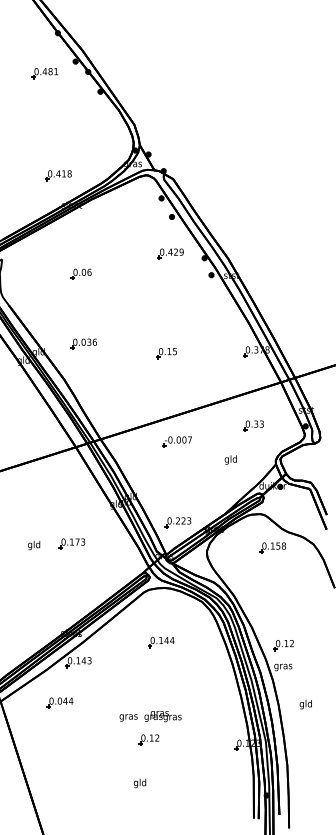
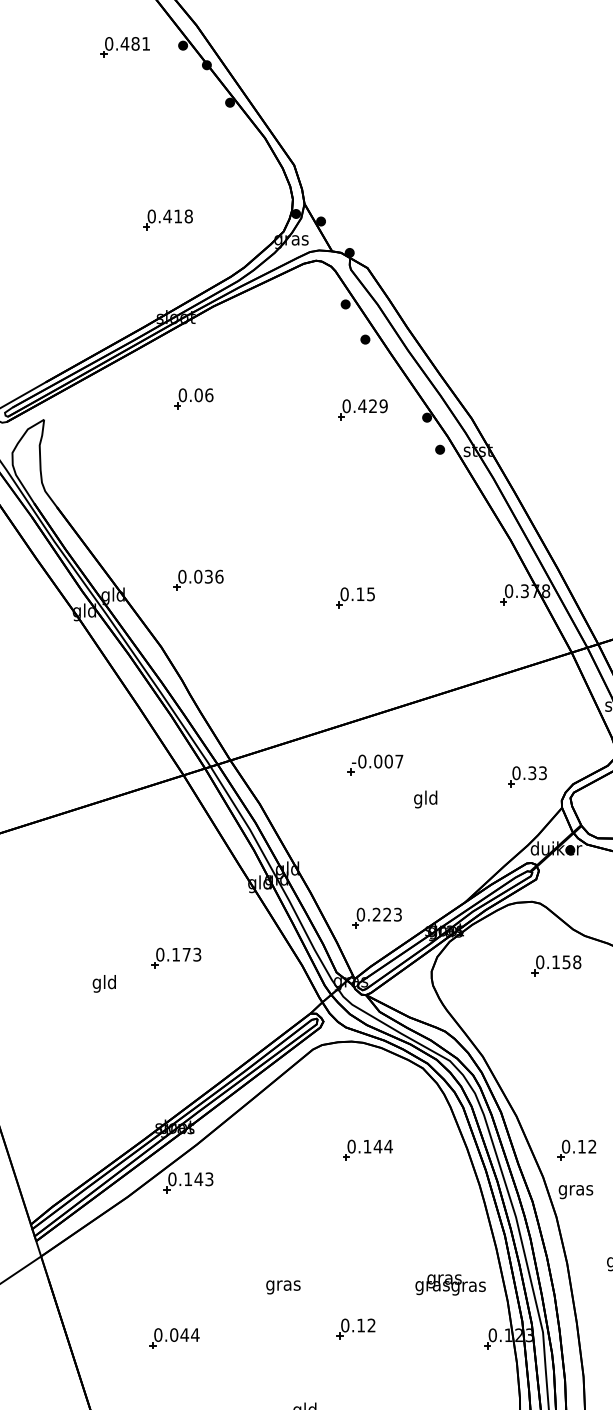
part: (44, 73) -> (124, 47), moved
part: (58, 175) -> (167, 219), moved
part: (80, 273) -> (192, 397), moved
part: (253, 425) -> (527, 775), moved
text: (230, 459) -> (424, 798), moved
text: (34, 545) -> (105, 983), moved
part: (161, 642) -> (368, 1150), moved
part: (59, 702) -> (173, 1337), moved
text: (162, 716) -> (449, 1284), moved
part: (148, 739) -> (354, 1328), moved

